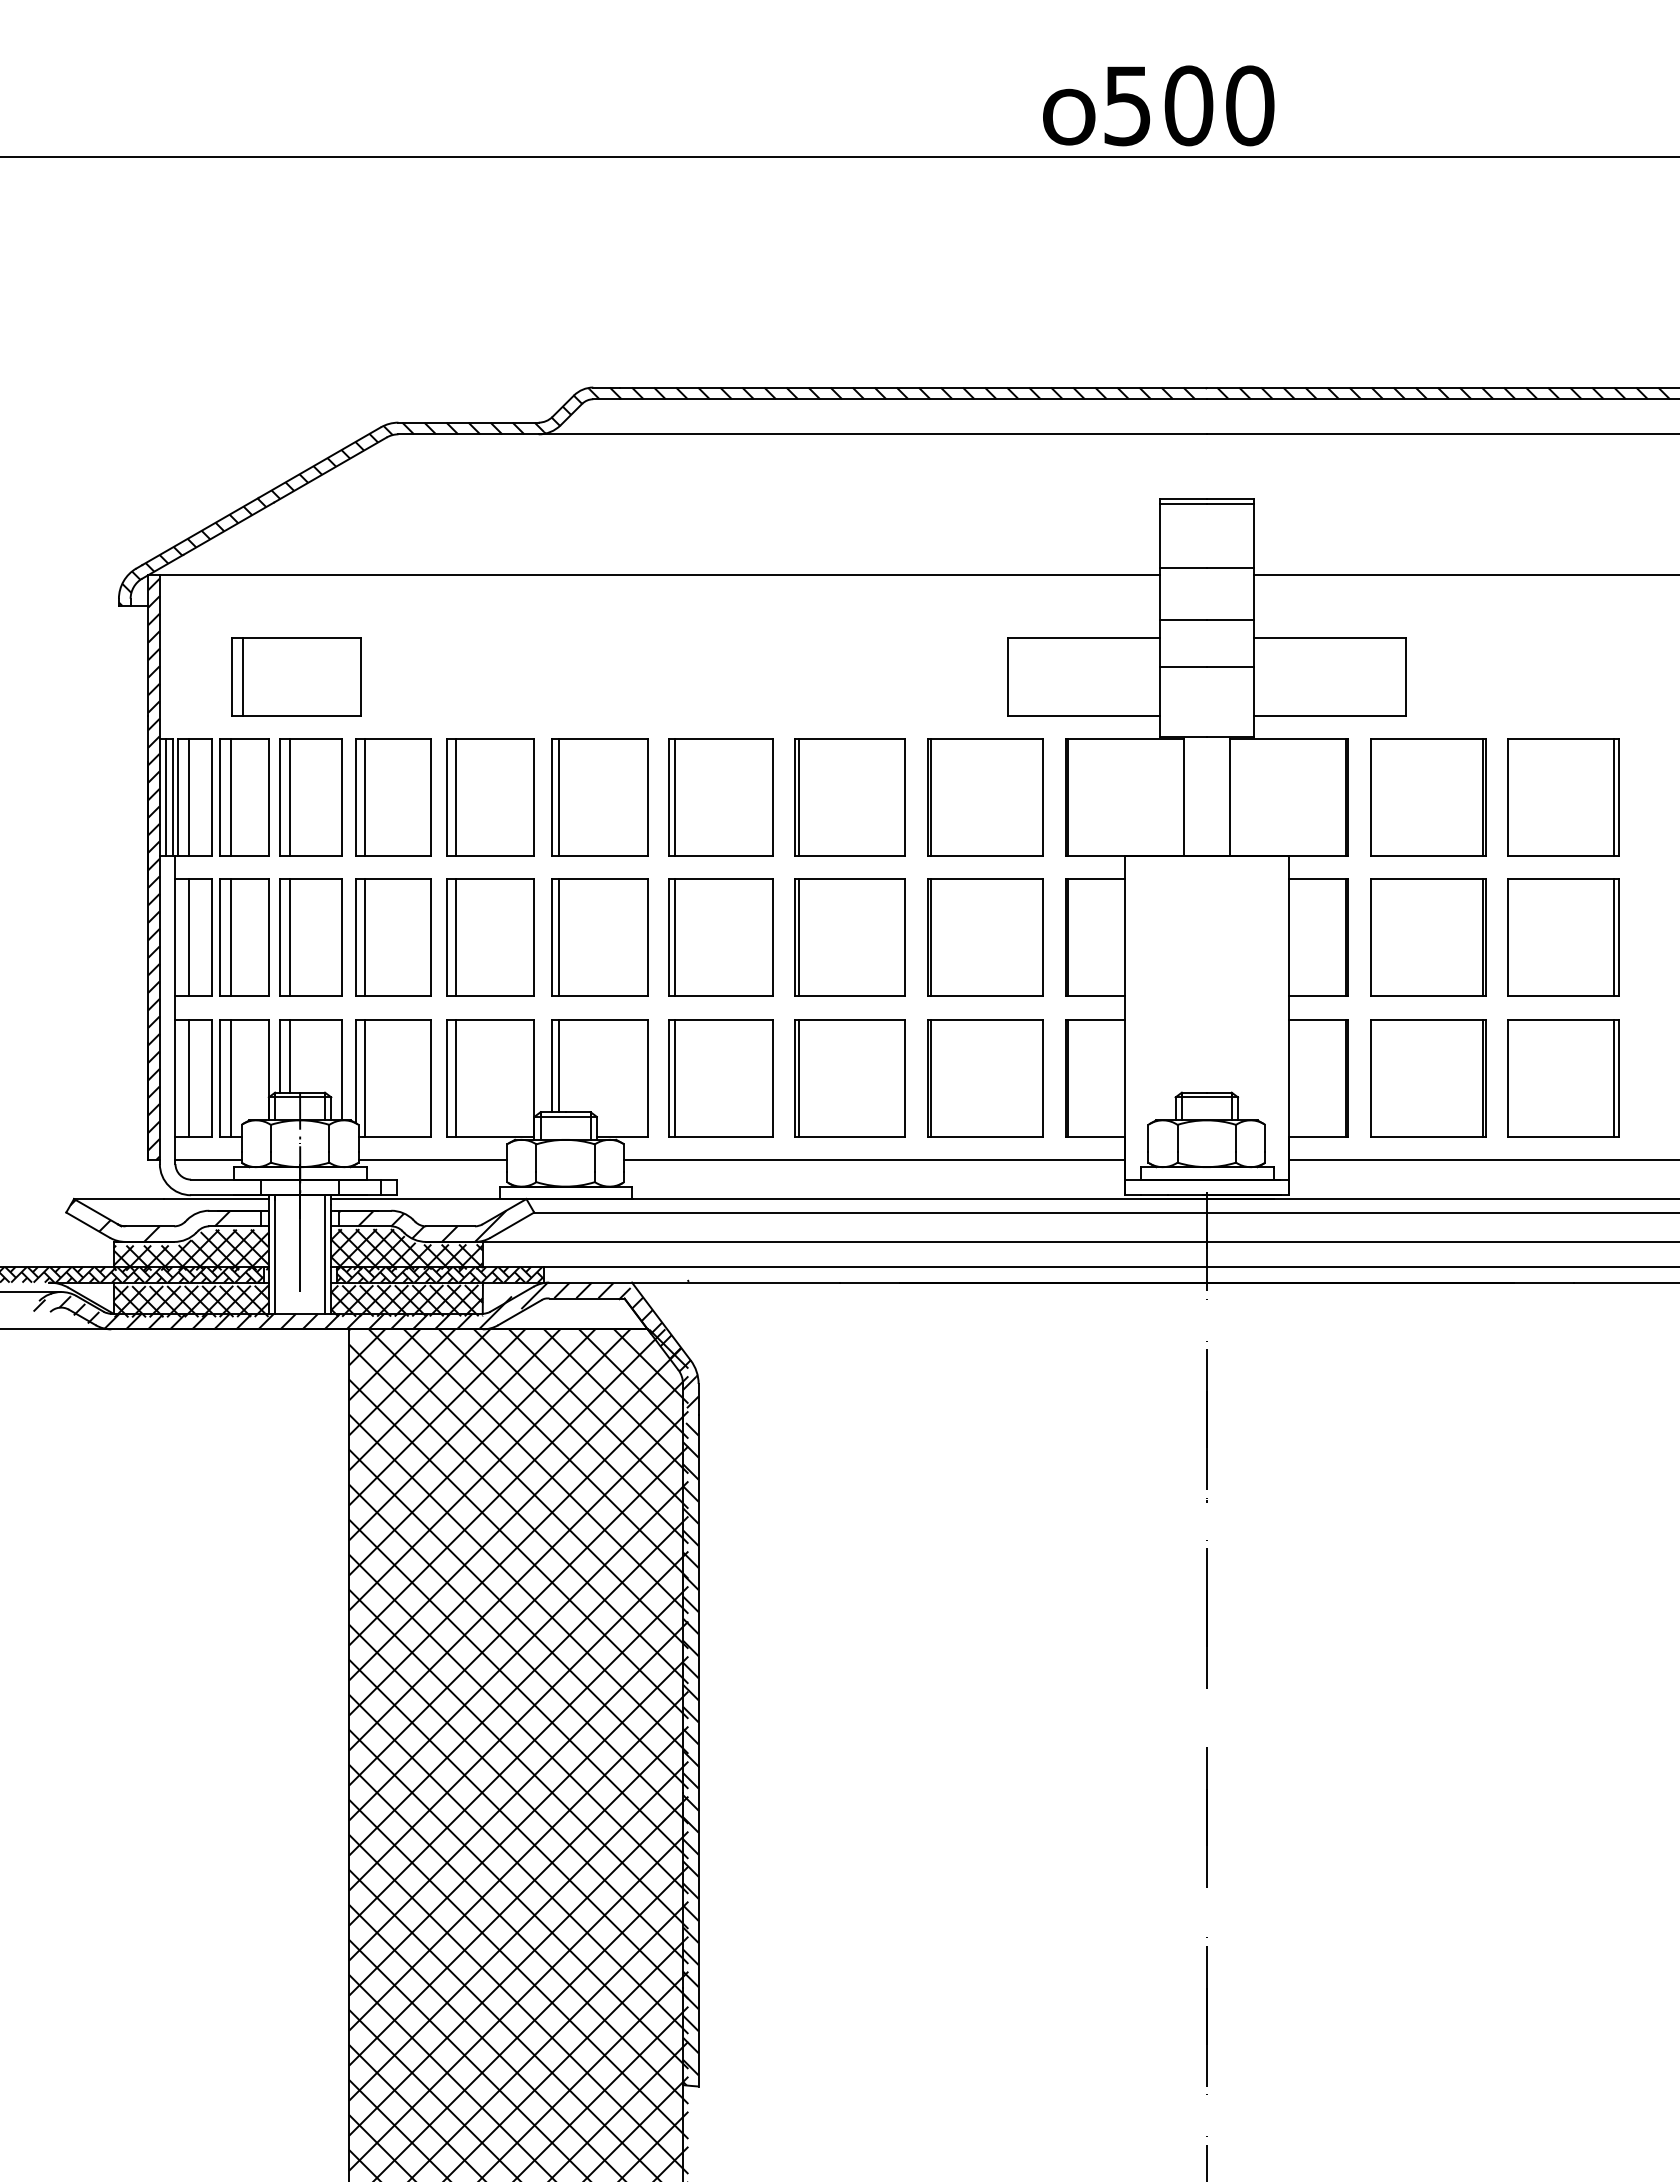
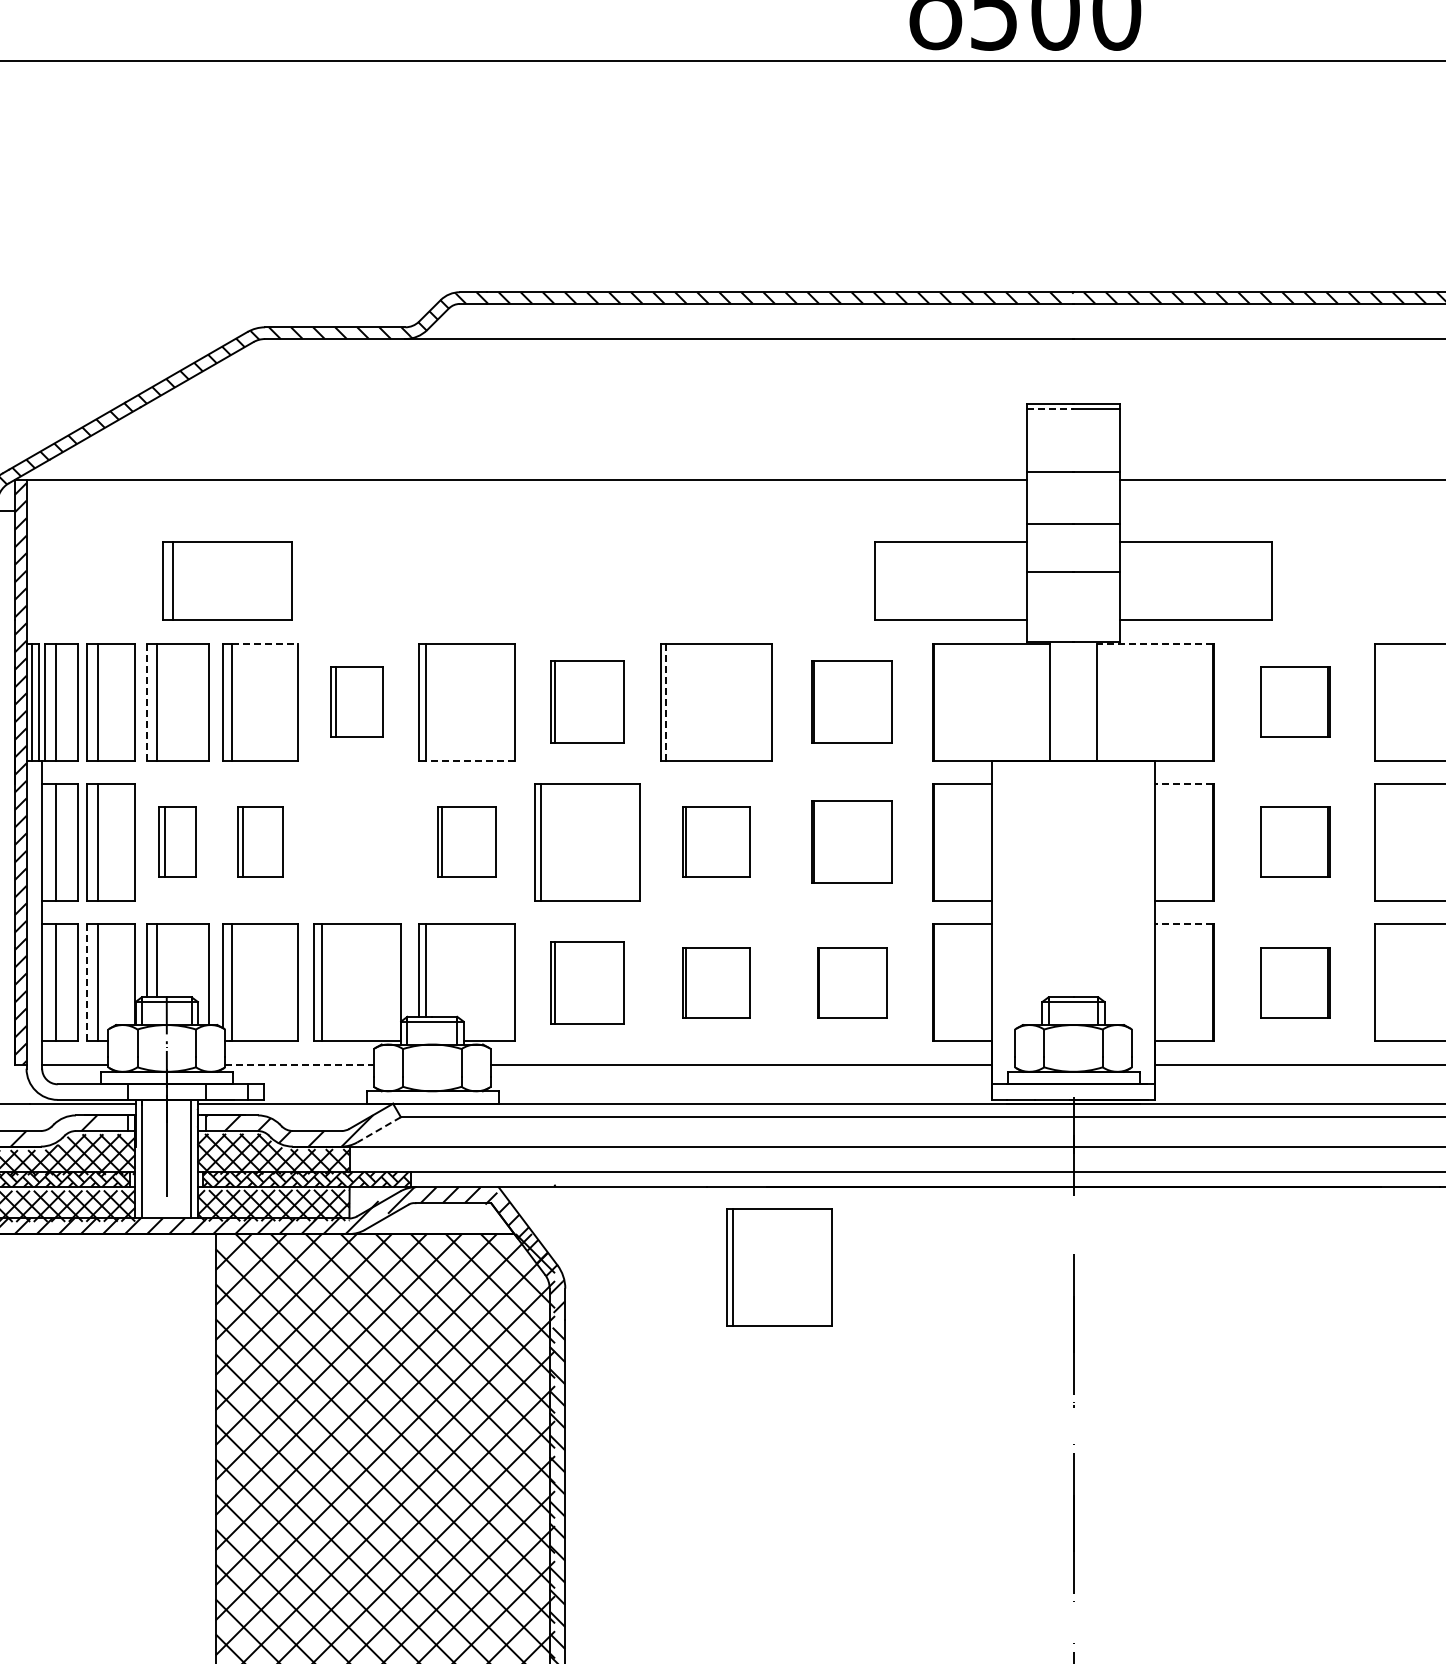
line: (1184, 504) -> (1051, 409), solid -> dashed
part: (296, 676) -> (227, 581), moved
line: (398, 738) -> (265, 643), solid -> dashed
line: (1287, 738) -> (1154, 643), solid -> dashed
line: (279, 796) -> (146, 701), solid -> dashed
part: (490, 797) -> (357, 702), size x0.6
part: (720, 797) -> (587, 702), size x0.7
line: (799, 797) -> (666, 702), solid -> dashed
part: (985, 797) -> (852, 702), size x0.7
part: (1428, 797) -> (1295, 702), size x0.6
line: (603, 855) -> (470, 760), solid -> dashed
line: (1317, 879) -> (1184, 784), solid -> dashed
part: (310, 937) -> (177, 842), size x0.6
part: (393, 937) -> (260, 842), size x0.6
part: (490, 937) -> (357, 842), removed
part: (599, 937) -> (466, 842), size x0.6
part: (849, 937) -> (716, 842), size x0.6
part: (985, 937) -> (852, 842), size x0.7
part: (1428, 937) -> (1295, 842), size x0.6
line: (1317, 1019) -> (1184, 924), solid -> dashed
line: (220, 1077) -> (87, 982), solid -> dashed
part: (720, 1078) -> (587, 983), size x0.7
part: (849, 1078) -> (716, 983), size x0.6
part: (985, 1078) -> (852, 983), size x0.6
part: (1428, 1078) -> (1295, 983), size x0.6
line: (433, 1160) -> (300, 1065), solid -> dashed
line: (511, 1225) -> (378, 1130), solid -> dashed
part: (912, 1362) -> (779, 1267), added

